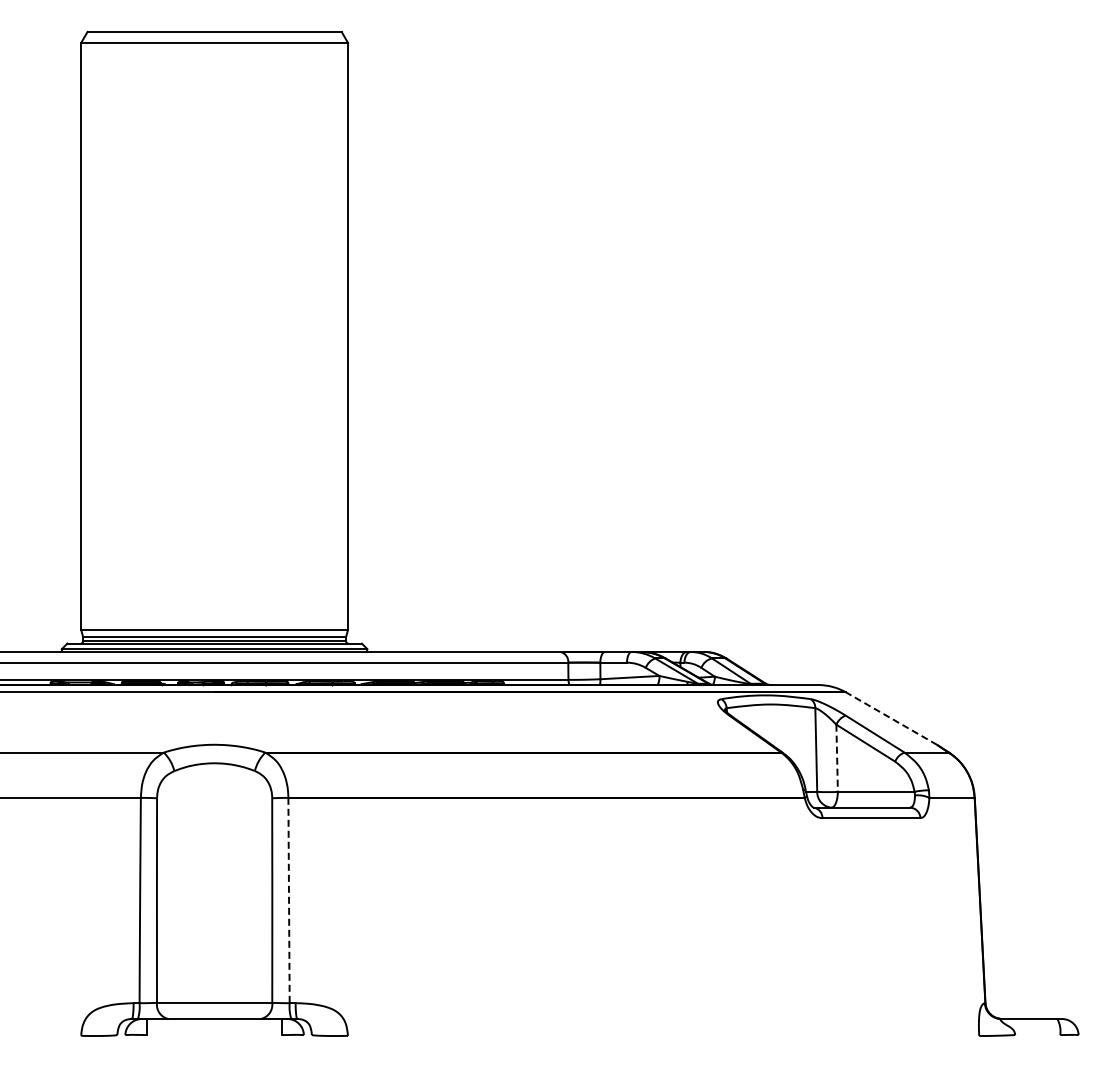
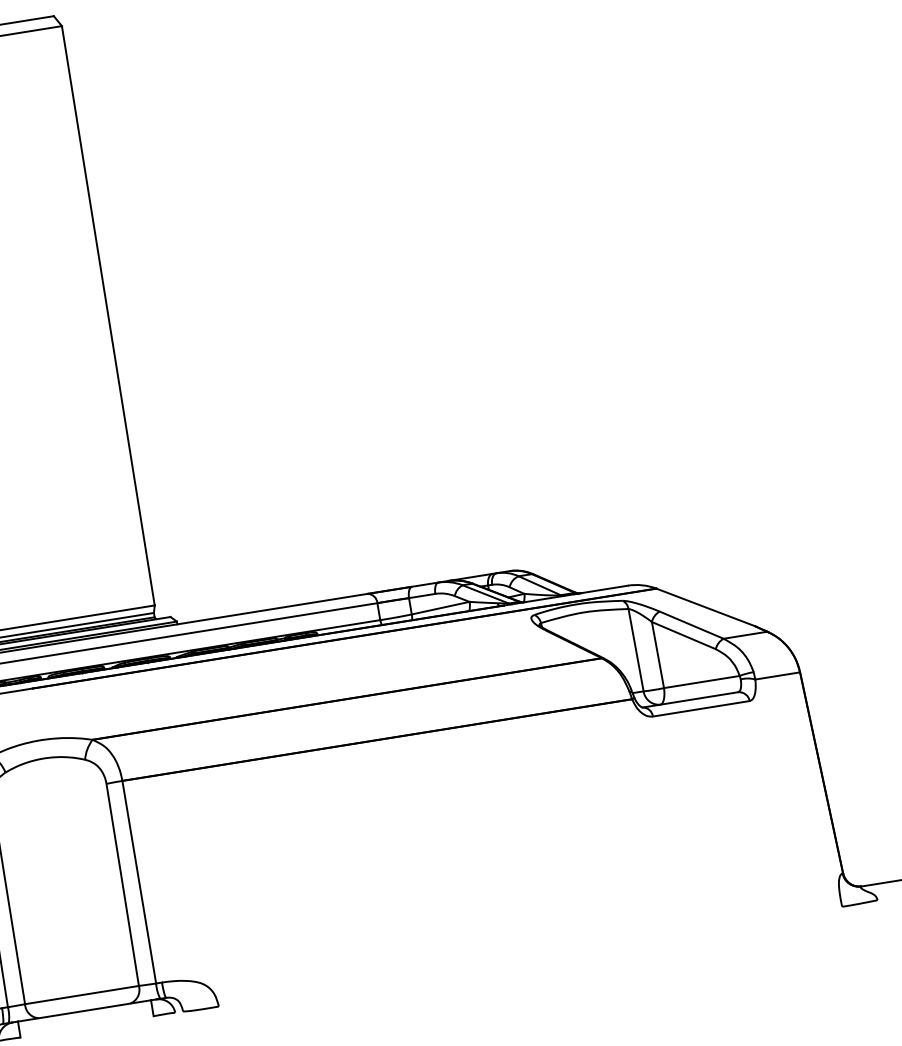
line: (891, 718) -> (705, 607), dashed -> solid
line: (837, 758) -> (658, 655), dashed -> solid
line: (289, 900) -> (139, 882), dashed -> solid

